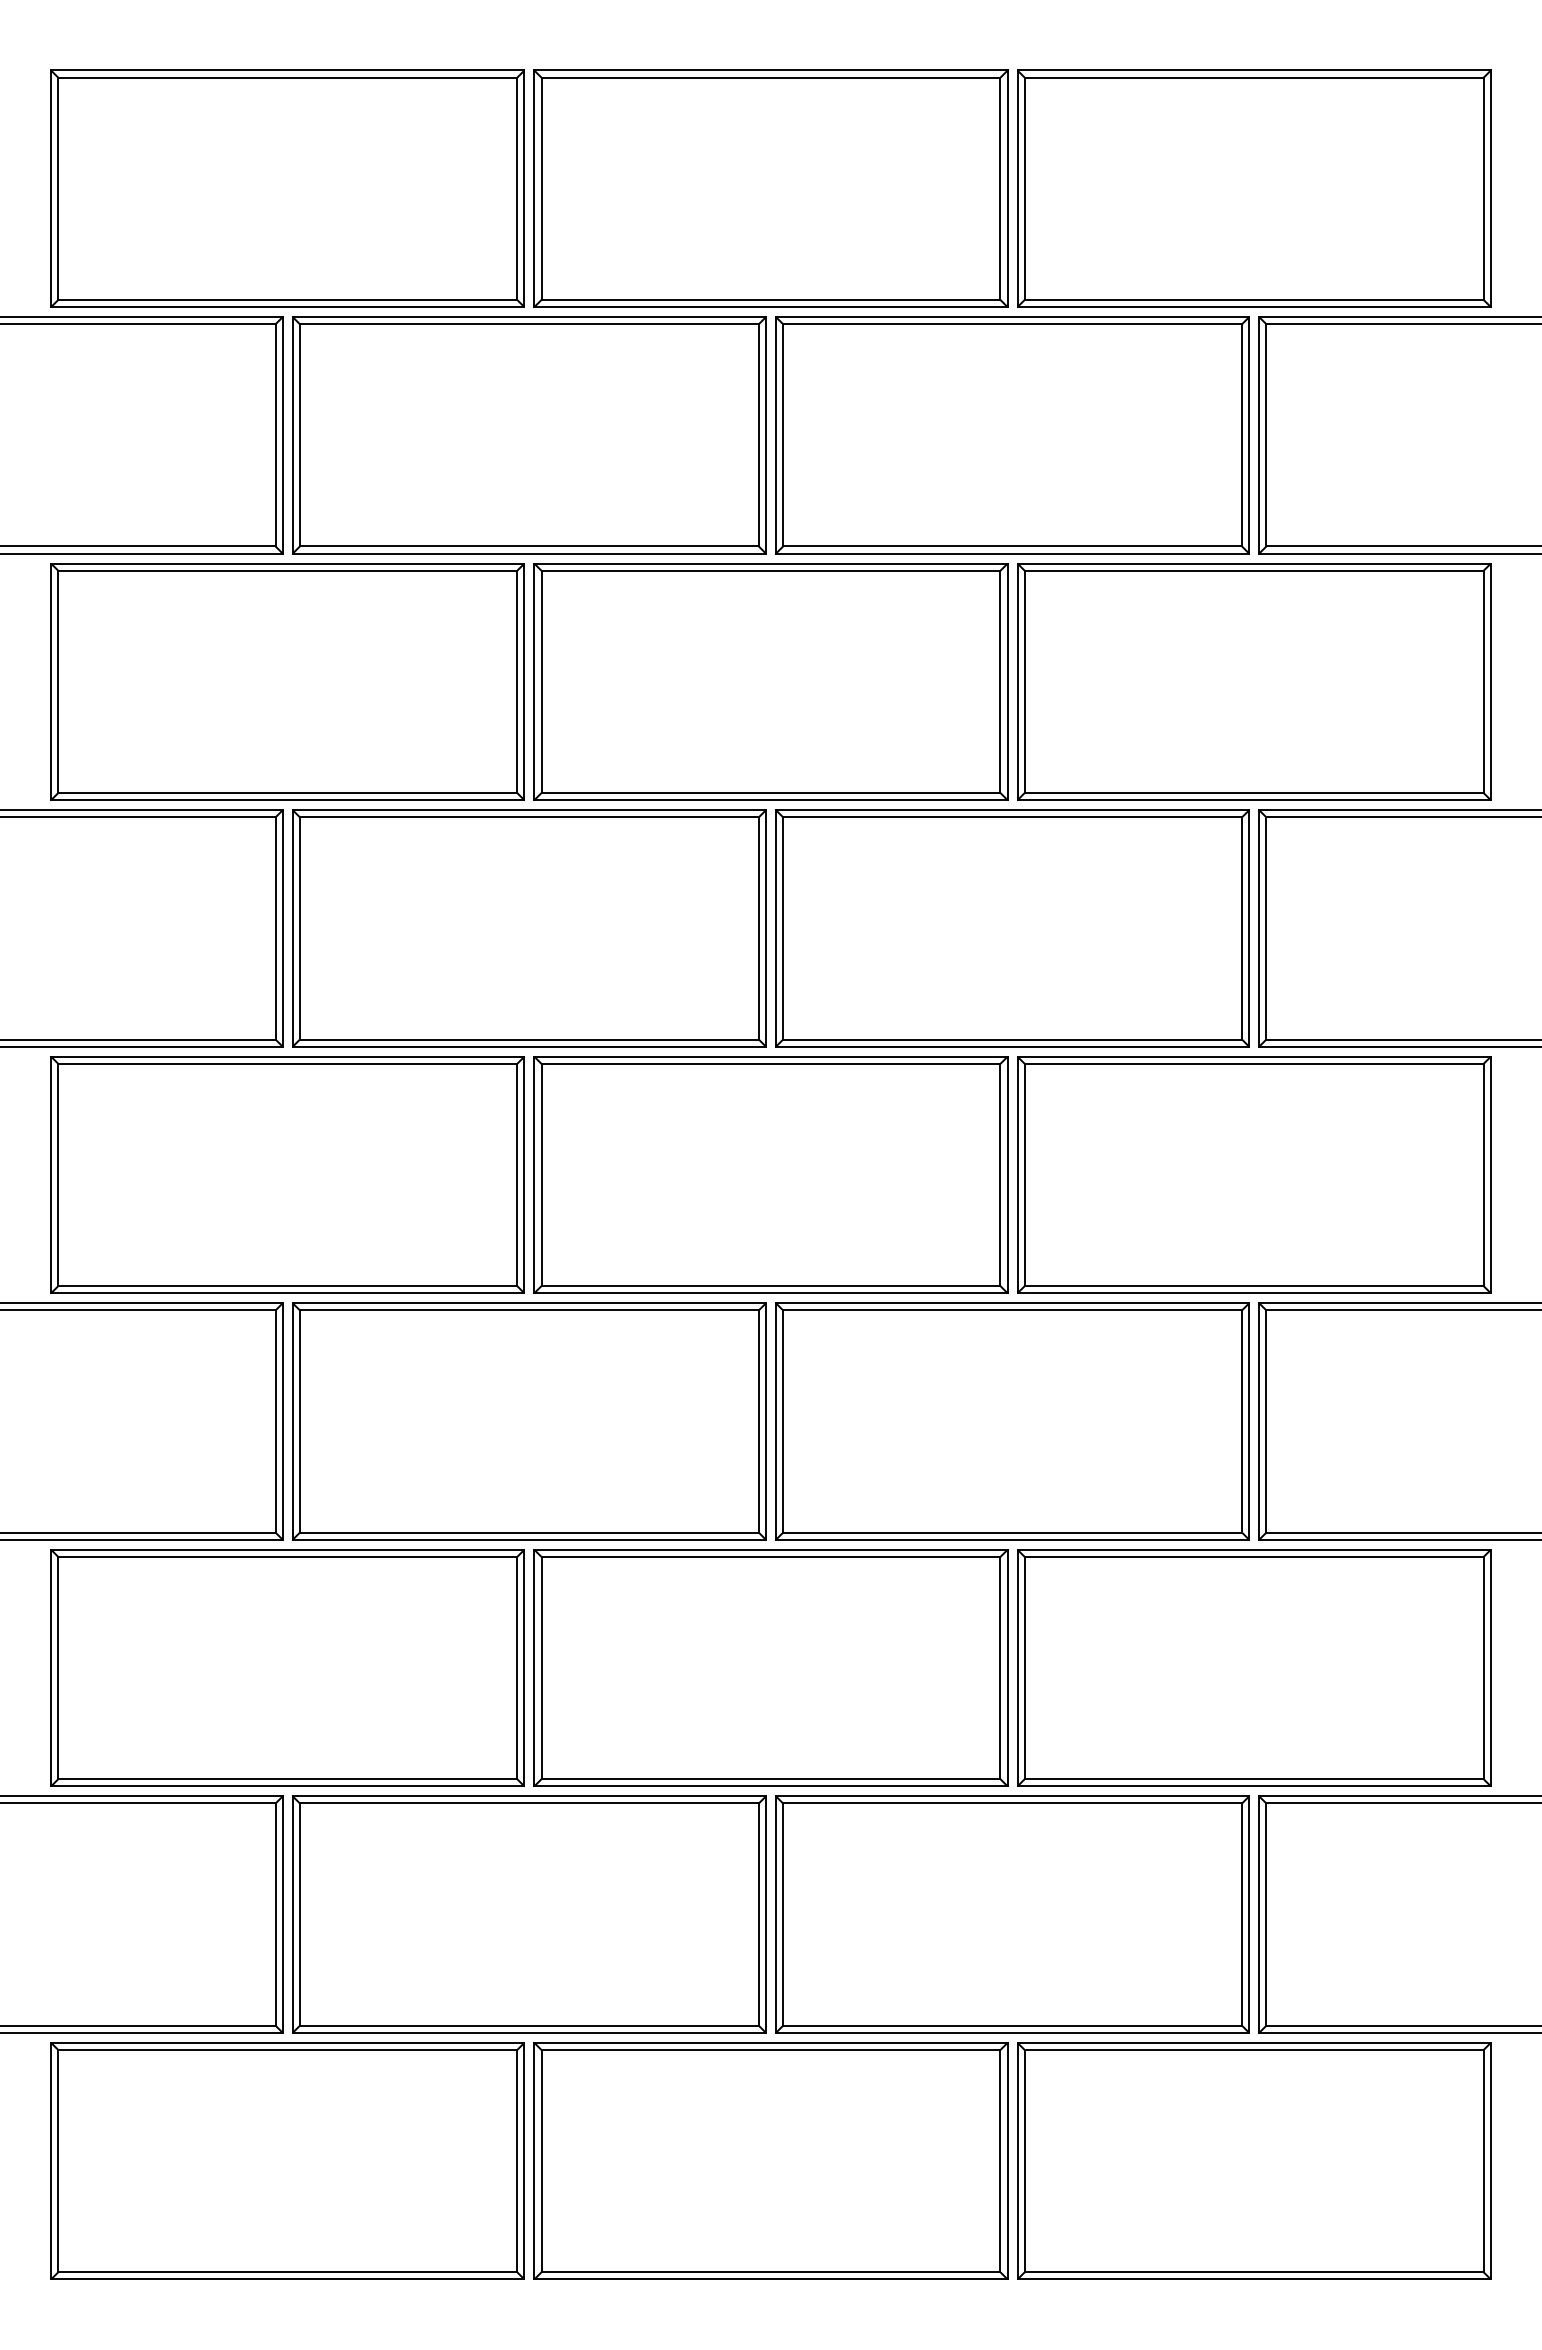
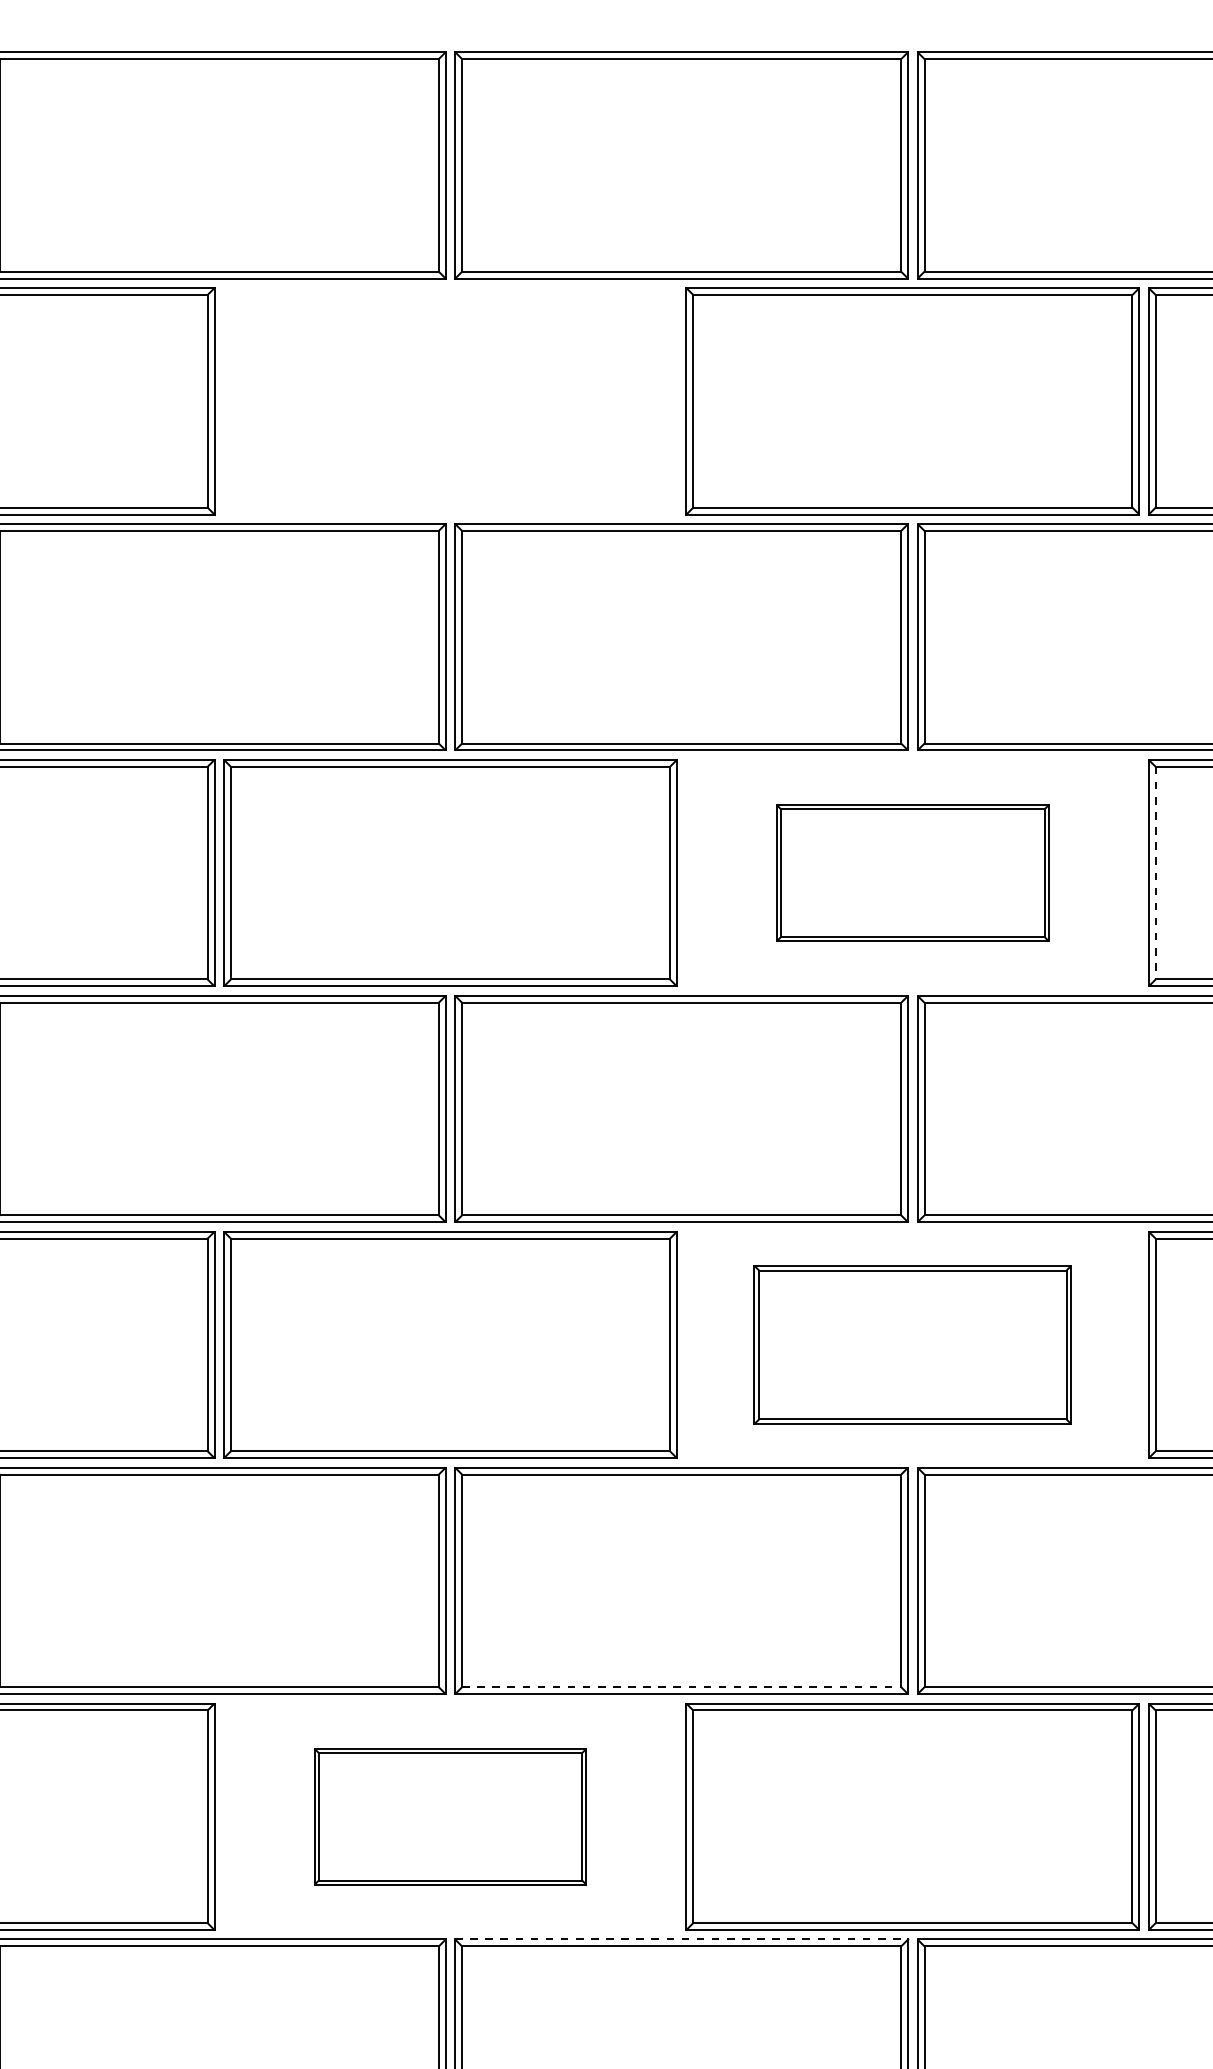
part: (529, 435) -> (450, 401), removed
part: (1012, 928) -> (912, 873), size x0.6
line: (1266, 928) -> (1155, 873), solid -> dashed
part: (1012, 1421) -> (912, 1344), size x0.7
line: (771, 1779) -> (682, 1687), solid -> dashed
part: (529, 1914) -> (450, 1816), size x0.6
line: (770, 2042) -> (681, 1939), solid -> dashed

